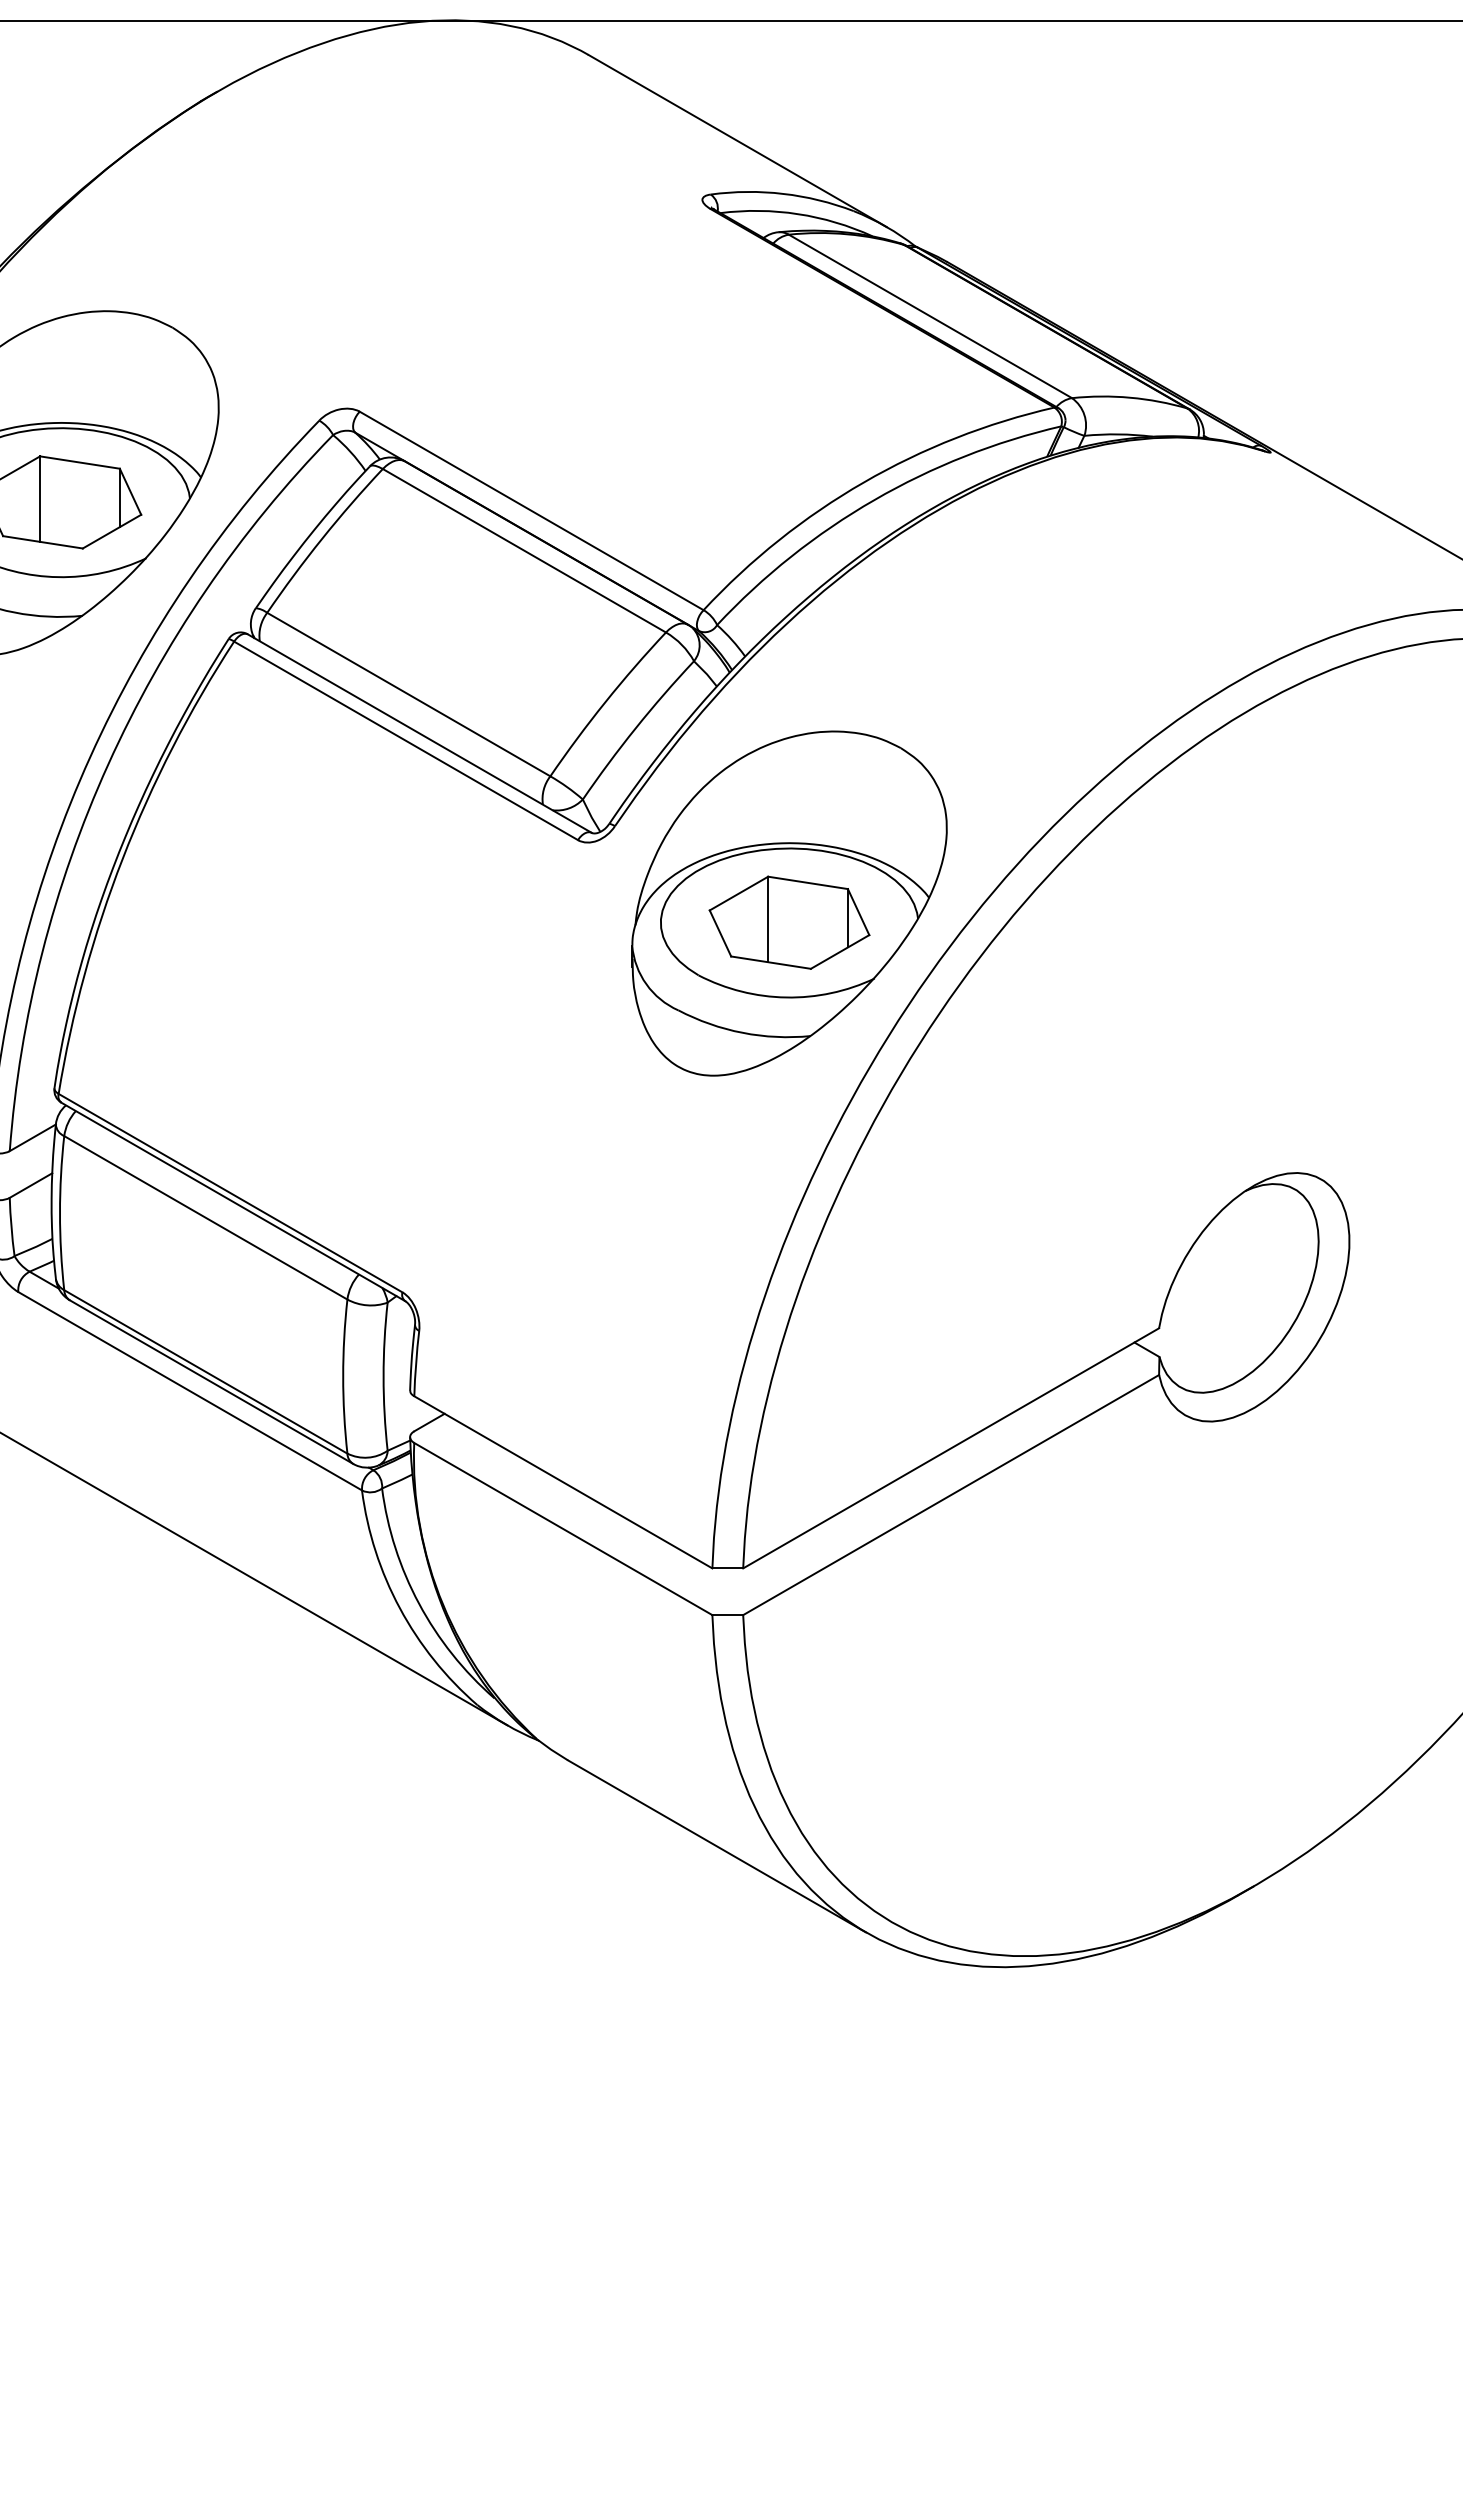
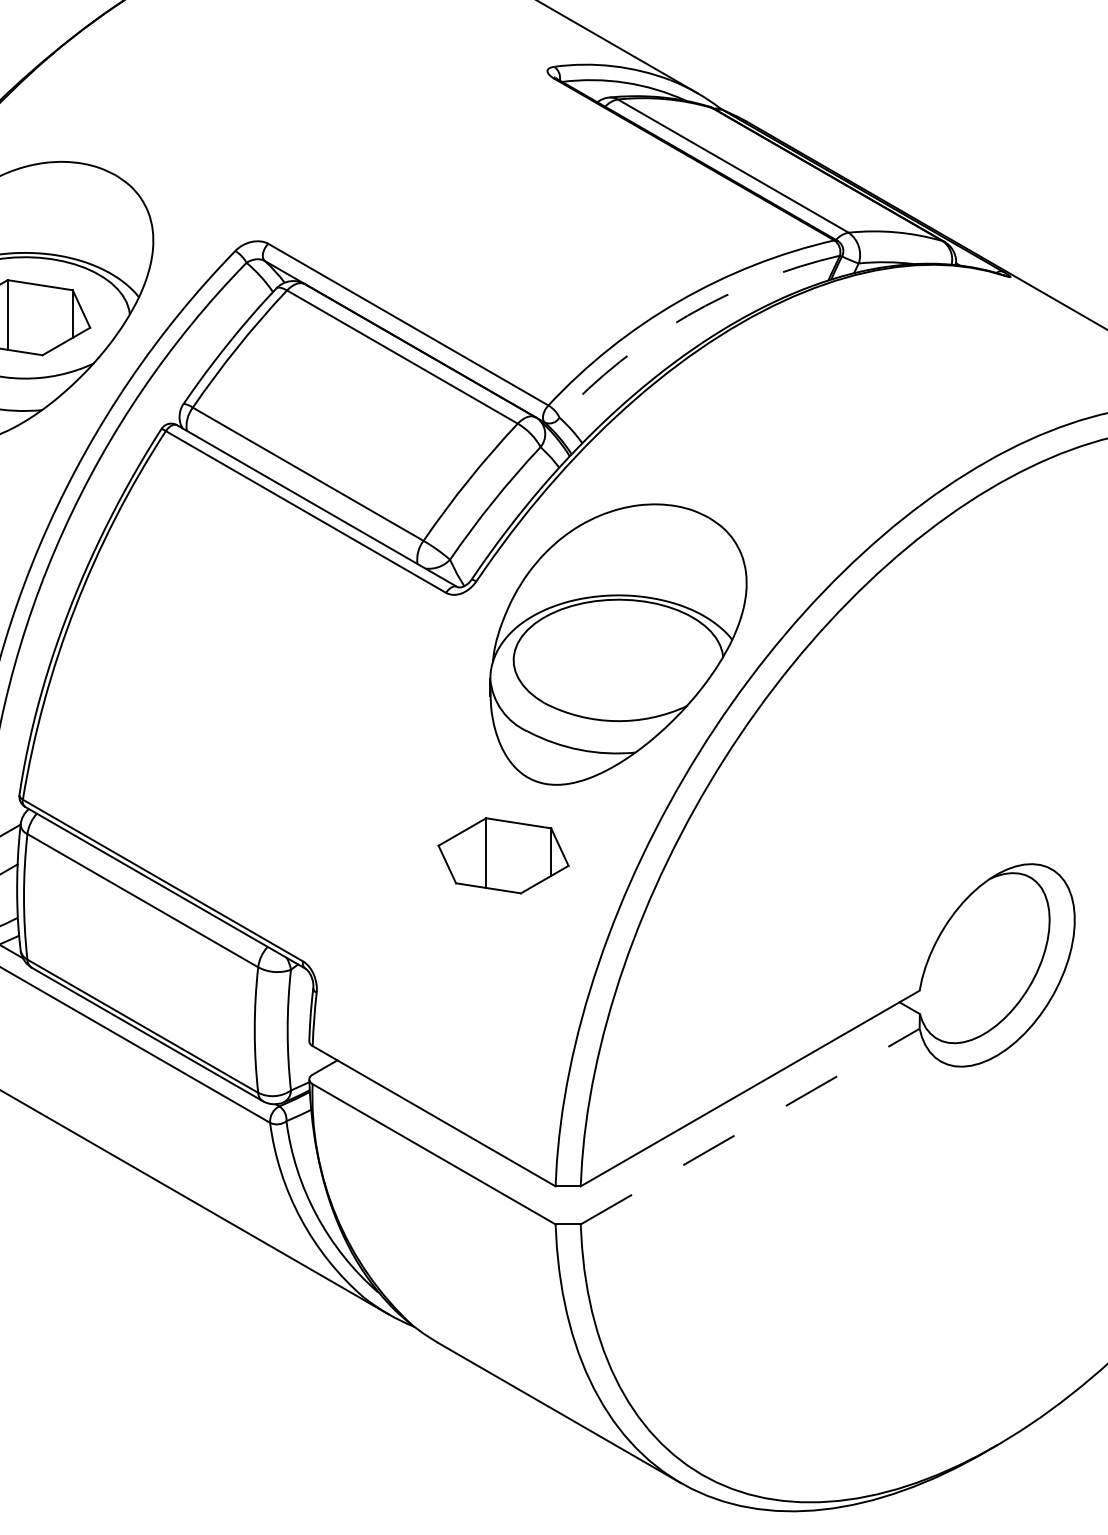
arc: (874, 500) -> (687, 316), solid -> dashed
part: (789, 922) -> (503, 855), moved
line: (951, 1494) -> (750, 1126), solid -> dashed

